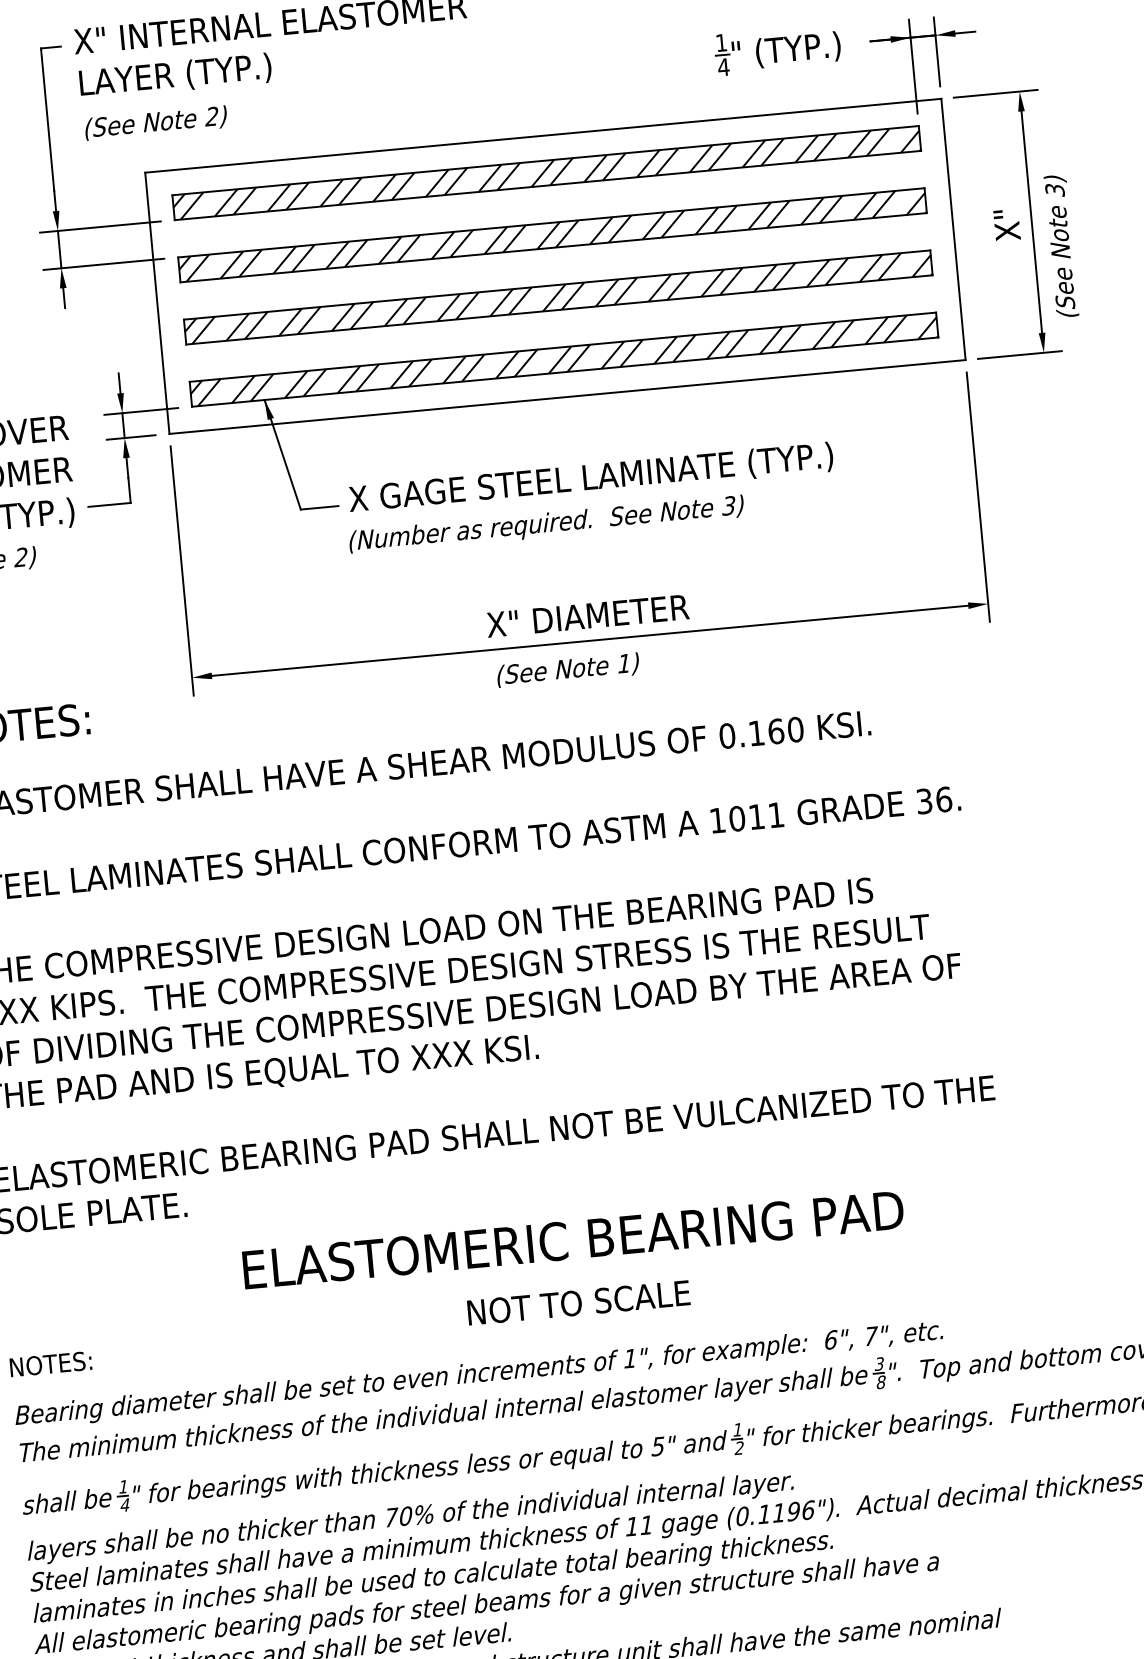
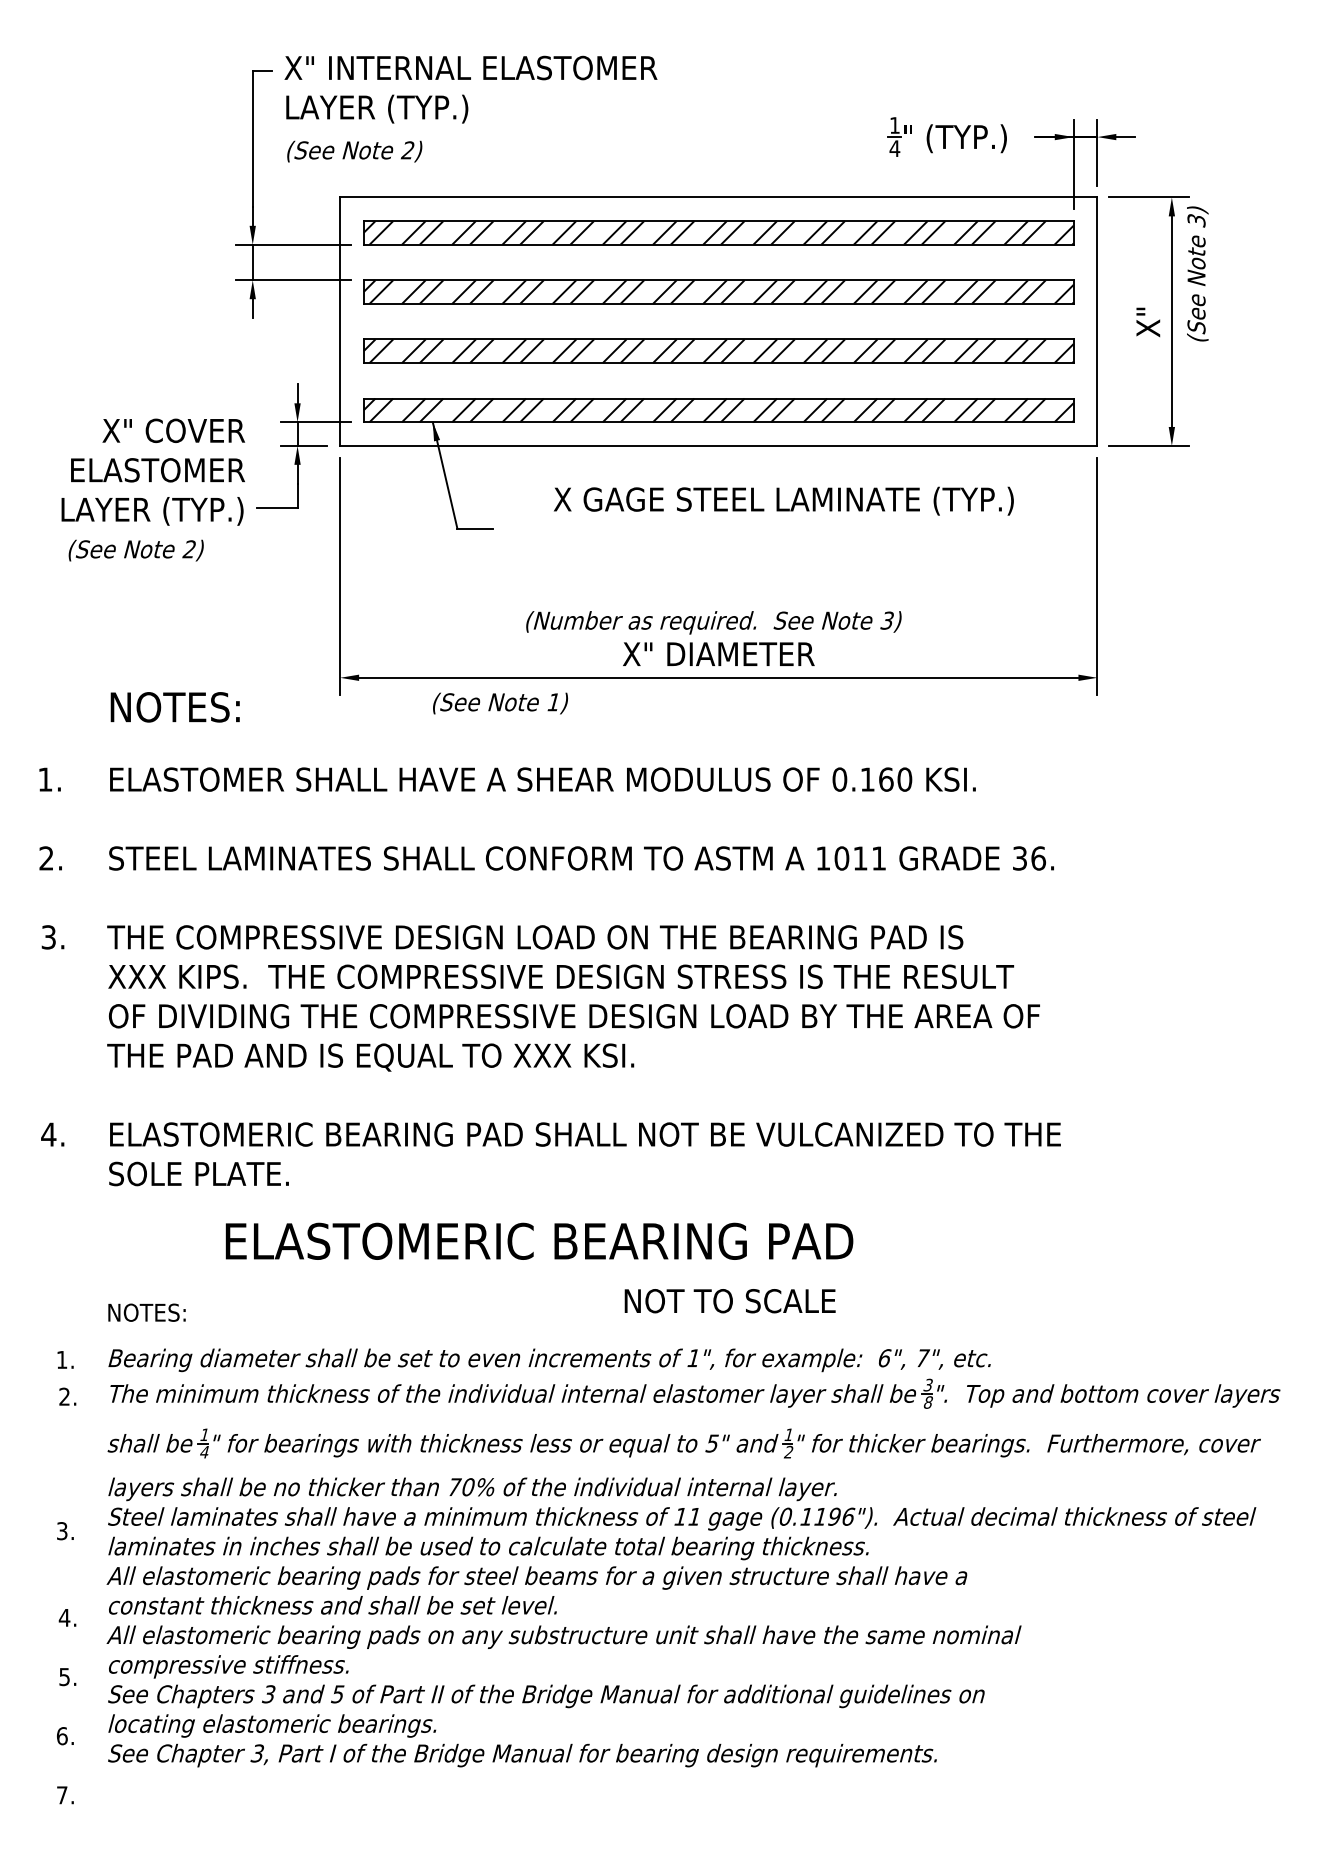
text: (1061, 245) -> (1197, 273), moved
text: (590, 478) -> (783, 500), moved
text: (546, 524) -> (713, 622), moved
text: (568, 670) -> (500, 703), moved
text: (573, 1239) -> (539, 1240), moved
text: (578, 1303) -> (729, 1301), moved

